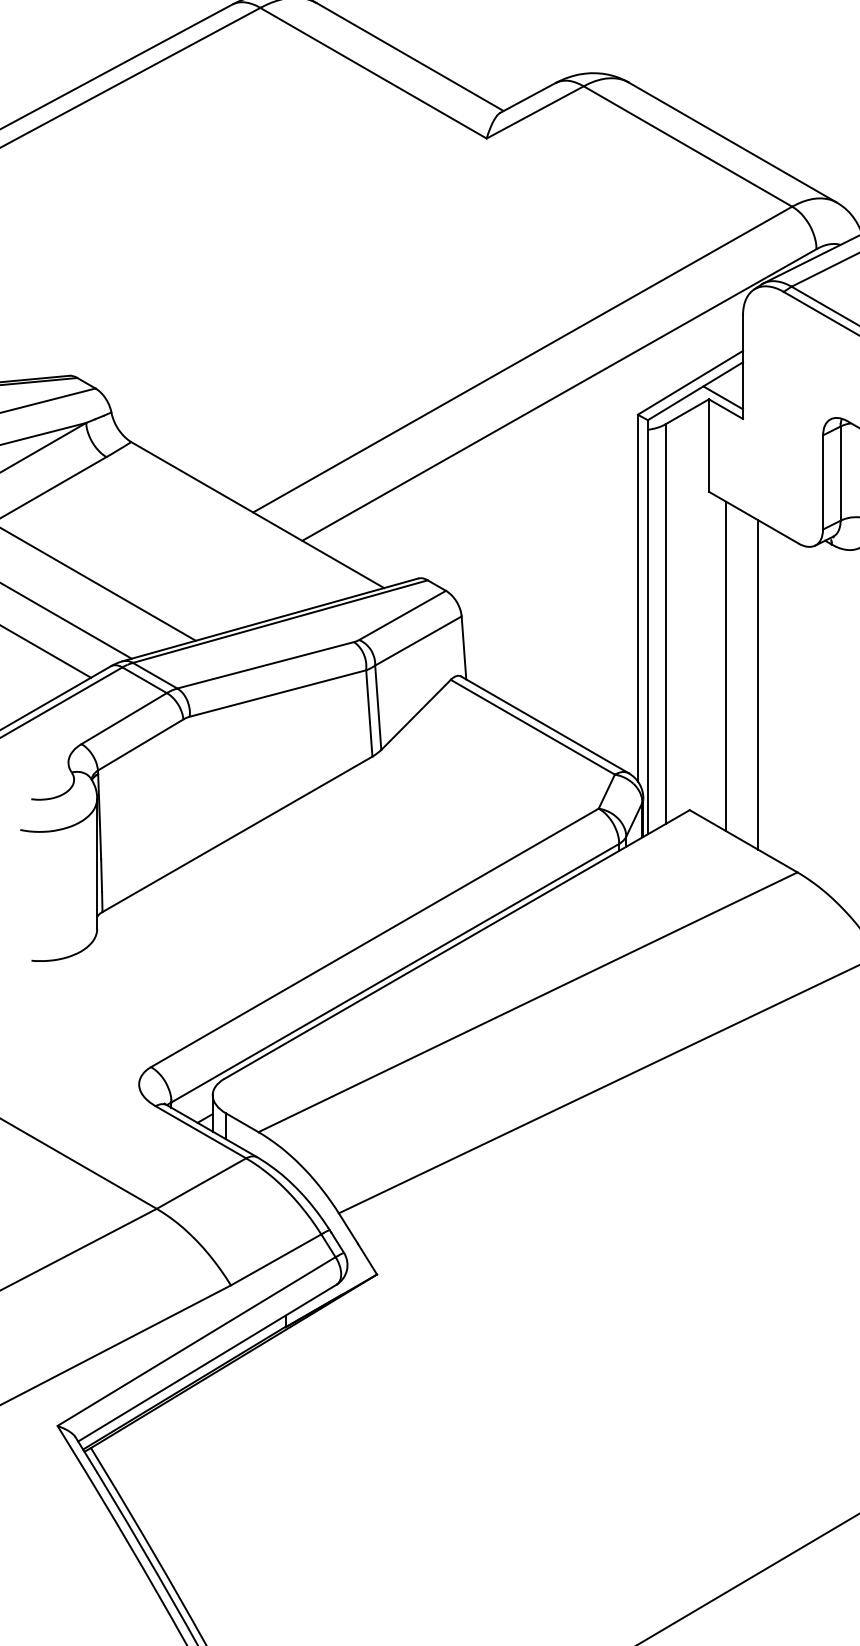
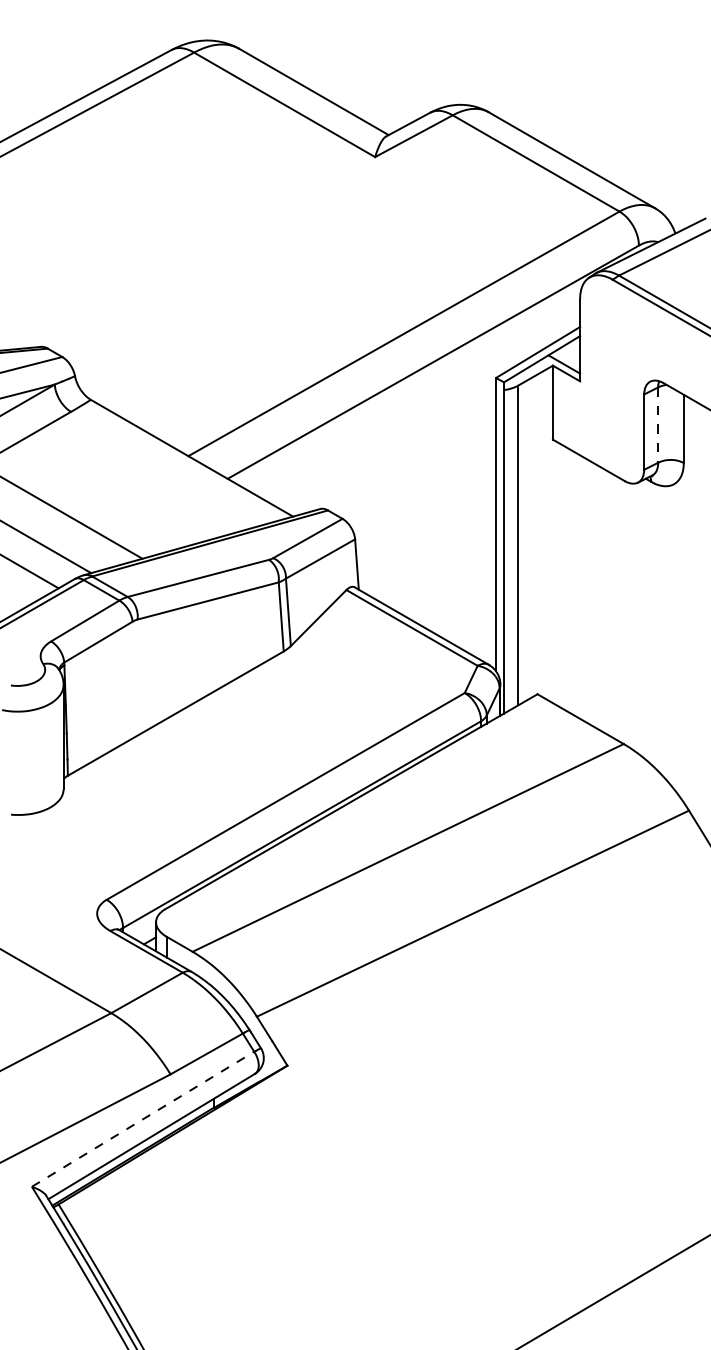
line: (840, 474) -> (658, 425), solid -> dashed
line: (725, 666) -> (566, 579), removed
line: (758, 685) -> (592, 594), removed
line: (197, 1341) -> (143, 1119), solid -> dashed

